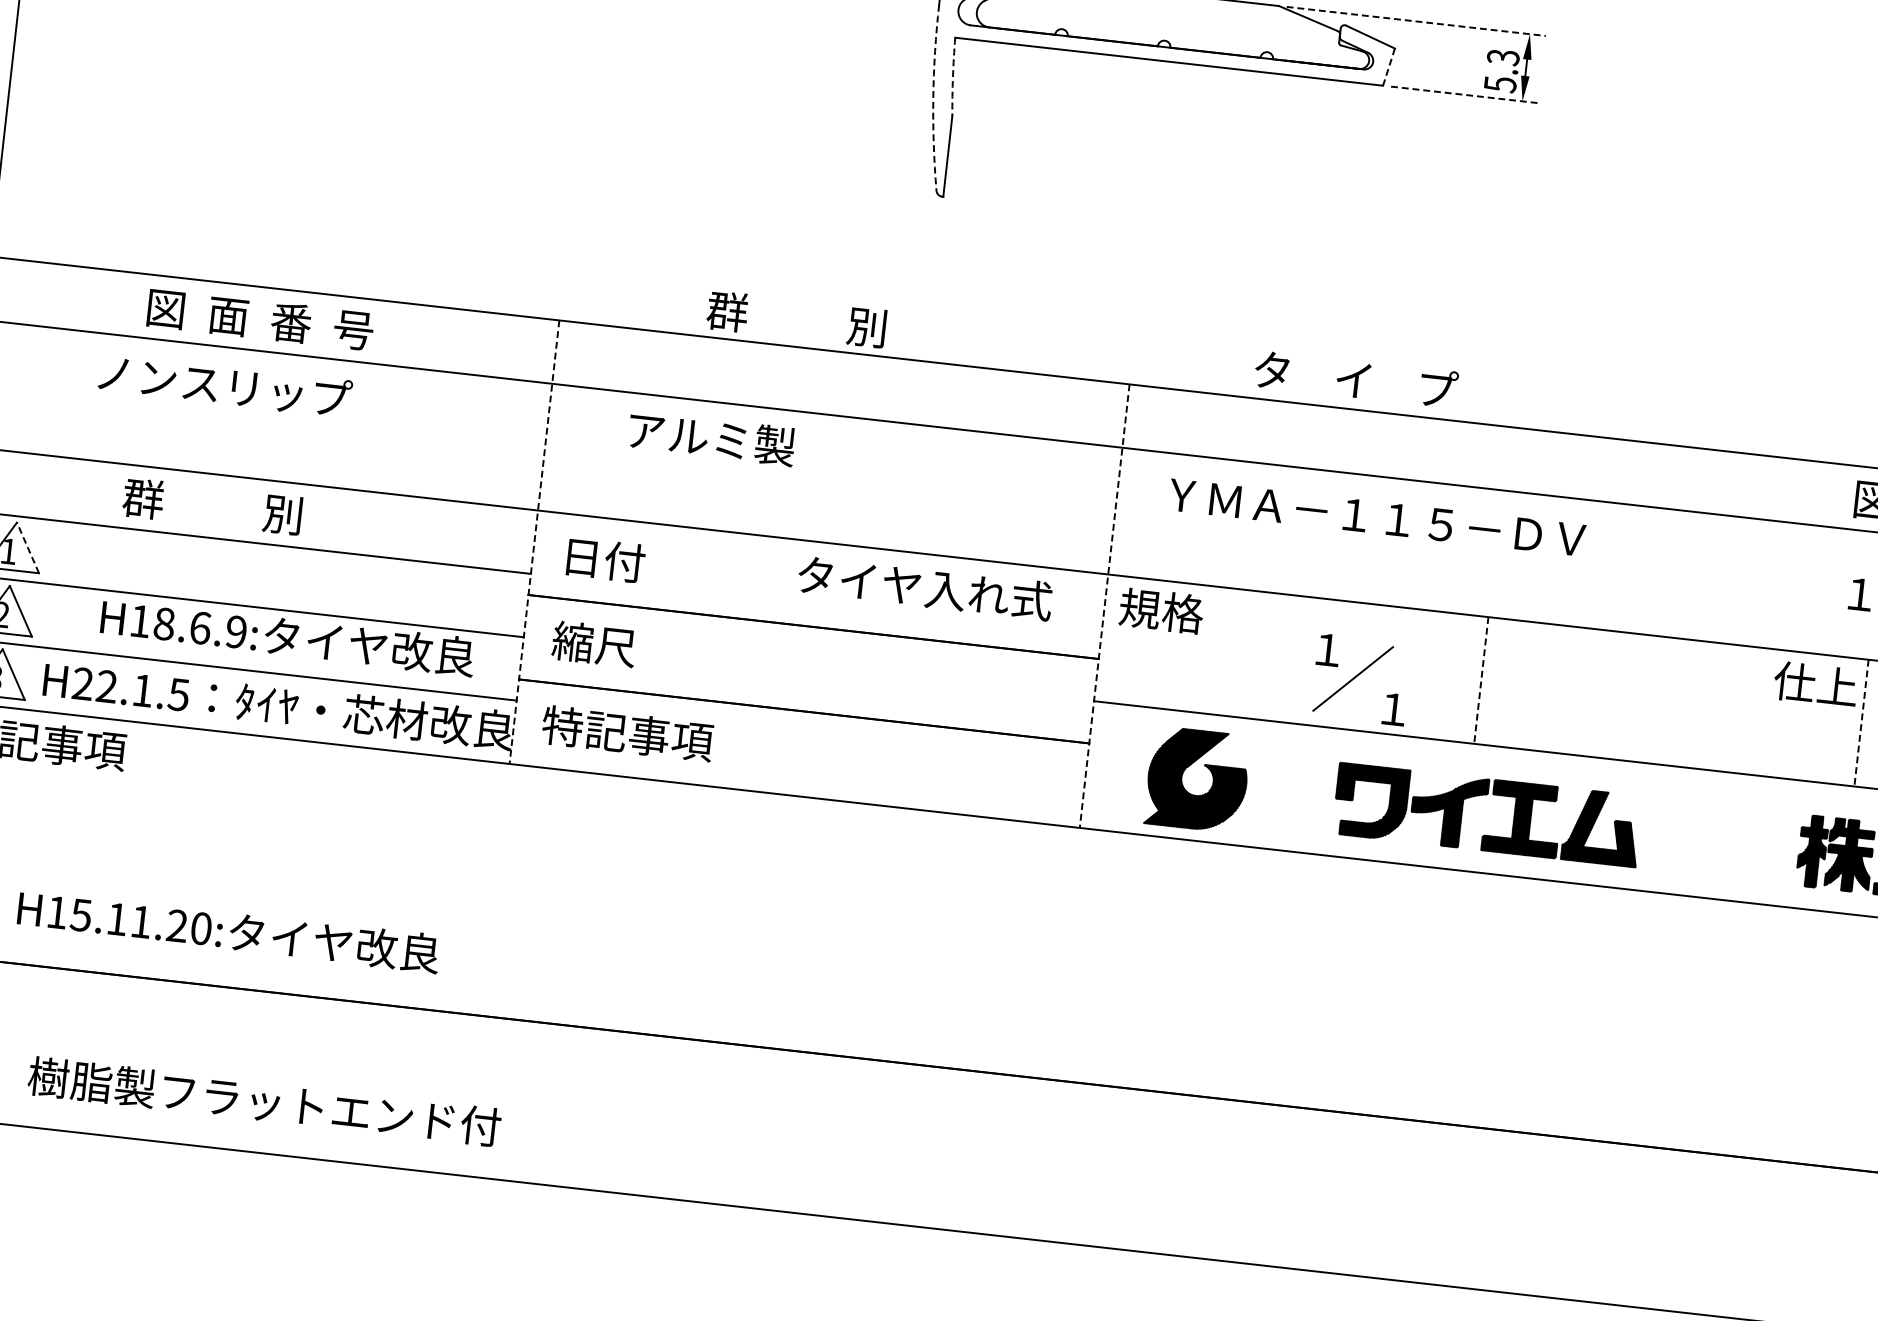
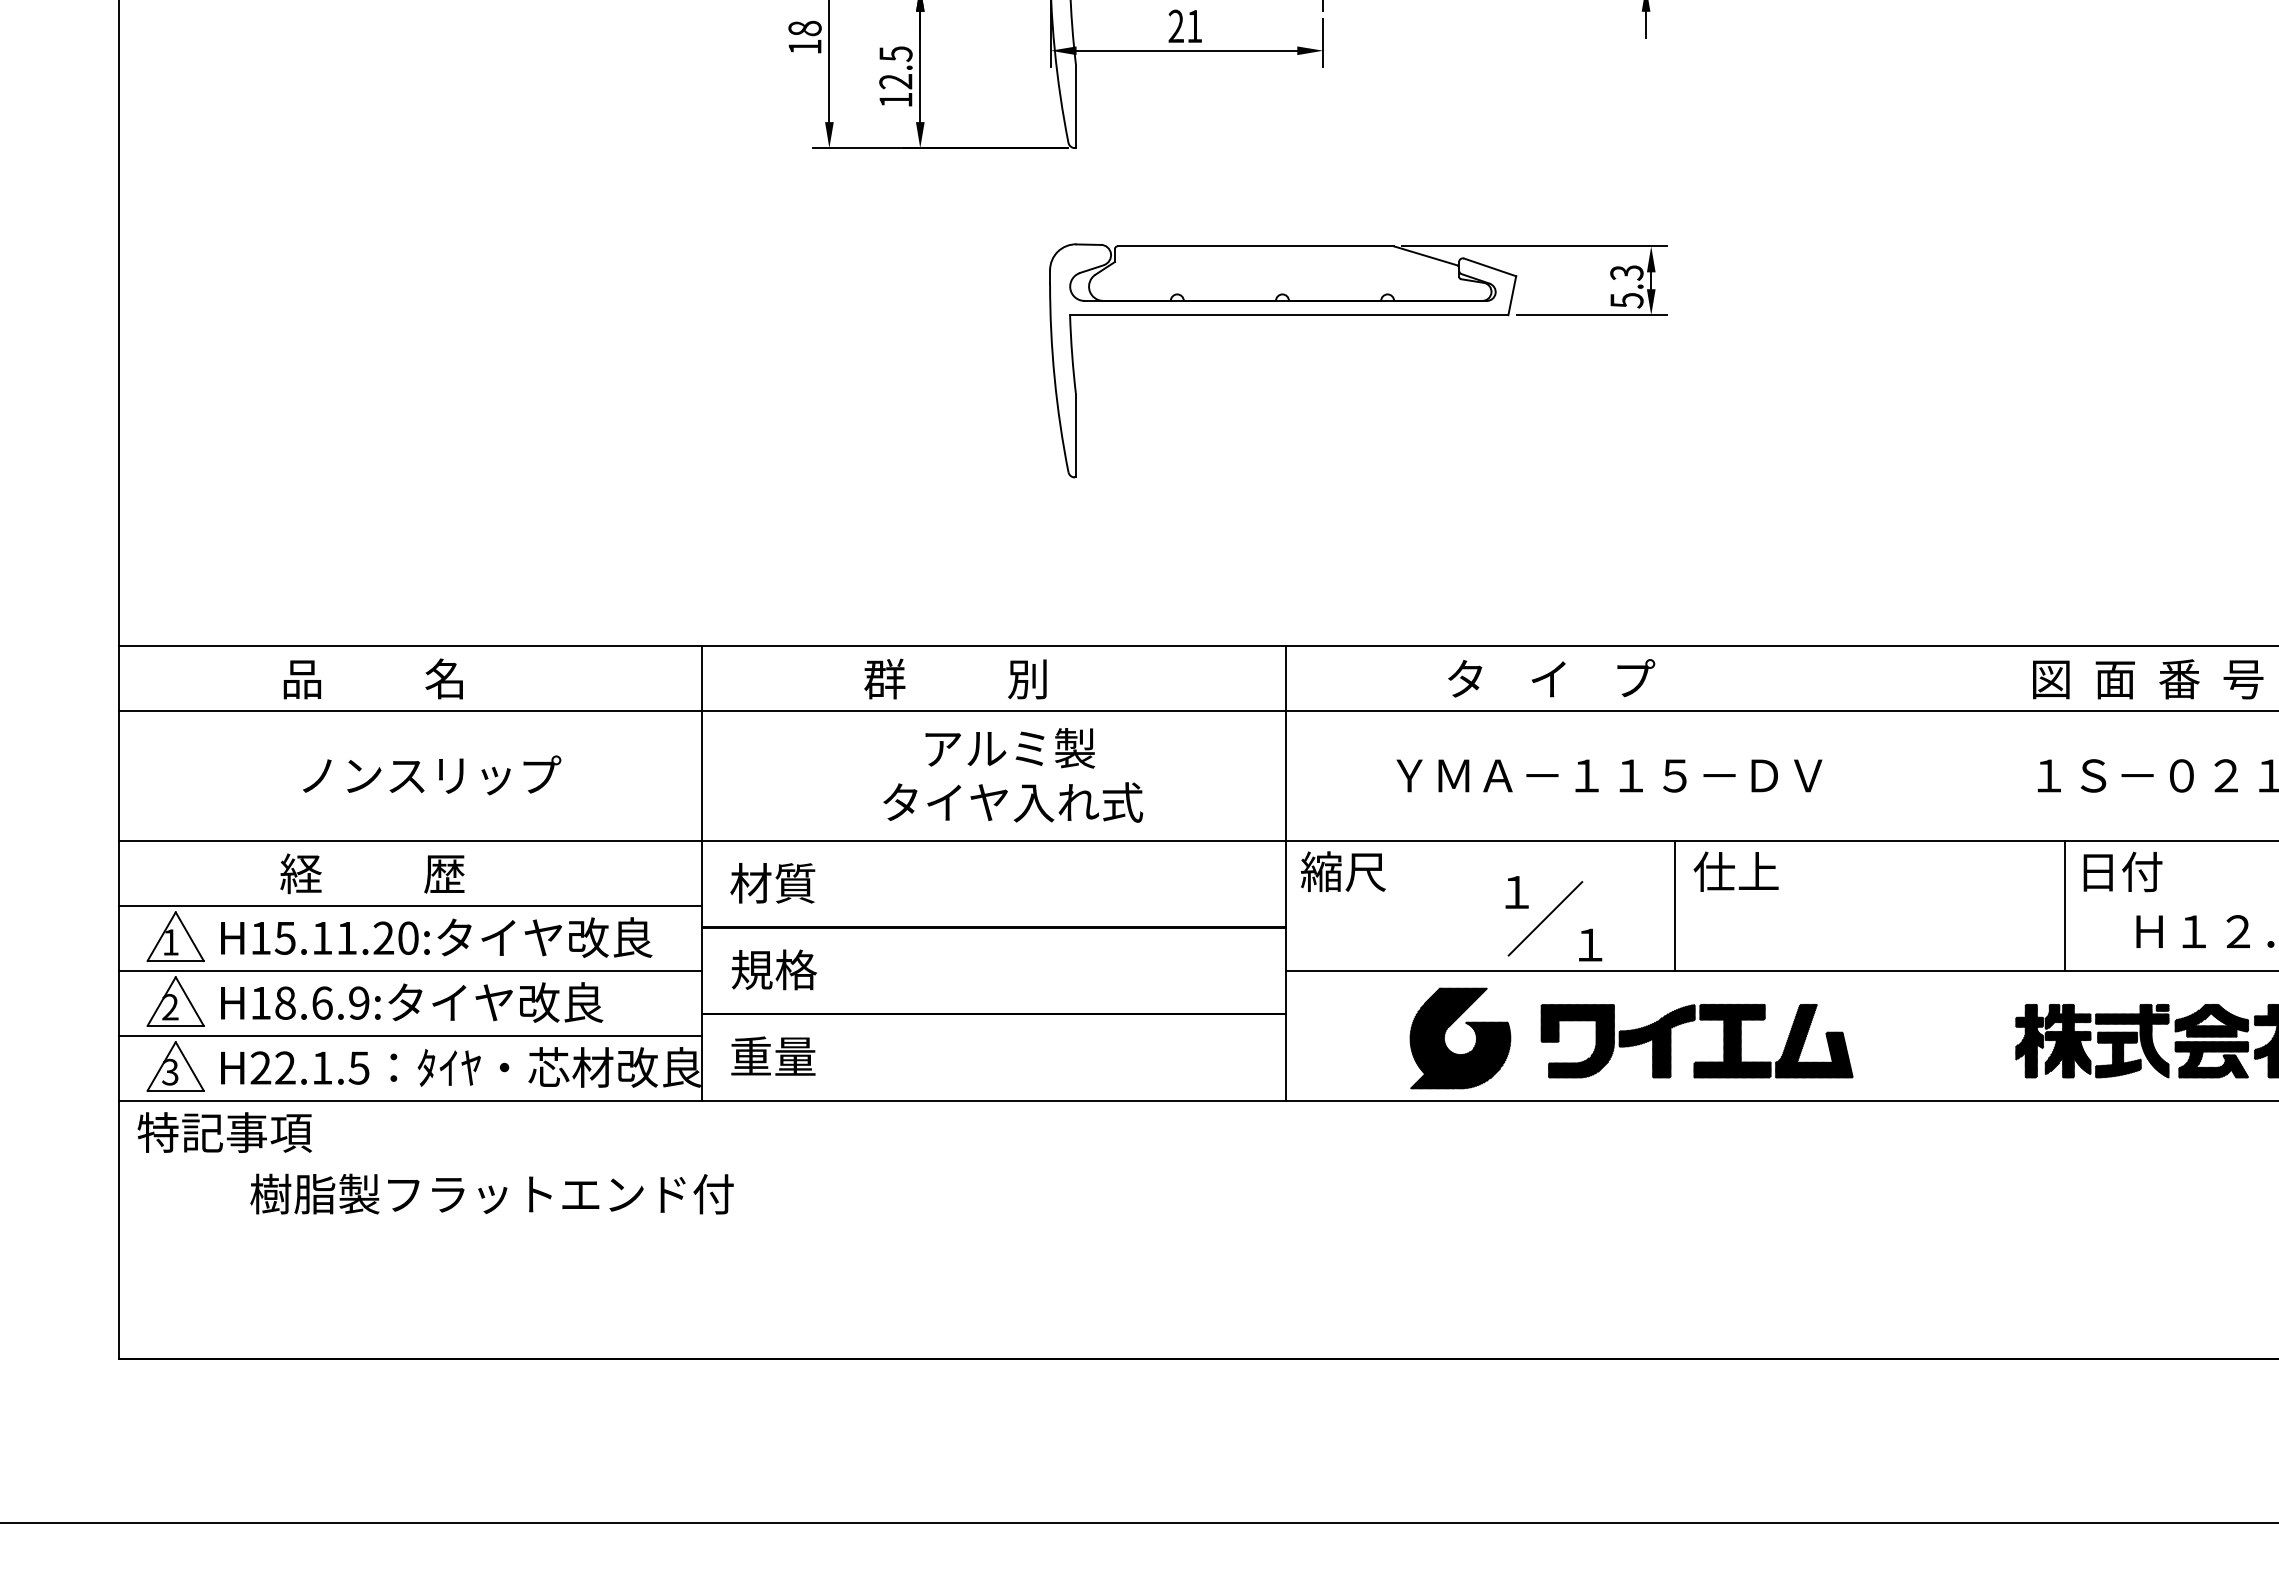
line: (1416, 21) -> (1534, 246), dashed -> solid
line: (1389, 66) -> (1512, 295), dashed -> solid
arc: (953, 77) -> (1072, 355), dashed -> solid
line: (1465, 95) -> (1592, 315), dashed -> solid
arc: (933, 97) -> (1054, 378), dashed -> solid
text: (259, 318) -> (398, 678), 図  面  番  号 -> 品          名
text: (796, 318) -> (955, 678), moved
text: (1356, 379) -> (1551, 678), moved
text: (225, 386) -> (432, 775), moved
text: (712, 438) -> (1010, 748), moved
text: (213, 506) -> (372, 873), 群          別 -> 経          歴
text: (1377, 517) -> (1609, 775), moved
line: (534, 542) -> (701, 873), dashed -> solid
line: (27, 547) -> (189, 936), dashed -> solid
text: (602, 559) -> (772, 883), 日付 -> 材質
text: (925, 588) -> (1013, 802), moved
line: (1104, 606) -> (1285, 873), dashed -> solid
text: (1161, 610) -> (1343, 871), 規格 -> 縮尺
text: (288, 637) -> (412, 1002), moved
text: (595, 644) -> (774, 969), 縮尺 -> 規格
line: (1481, 680) -> (1675, 905), dashed -> solid
text: (1815, 684) -> (1735, 871), moved
line: (1861, 722) -> (2064, 905), dashed -> solid
text: (627, 733) -> (817, 1056), 特記事項 -> 重量
part: (1212, 779) -> (1475, 1036), moved
text: (228, 931) -> (436, 937), moved
text: (264, 1101) -> (491, 1193), moved

